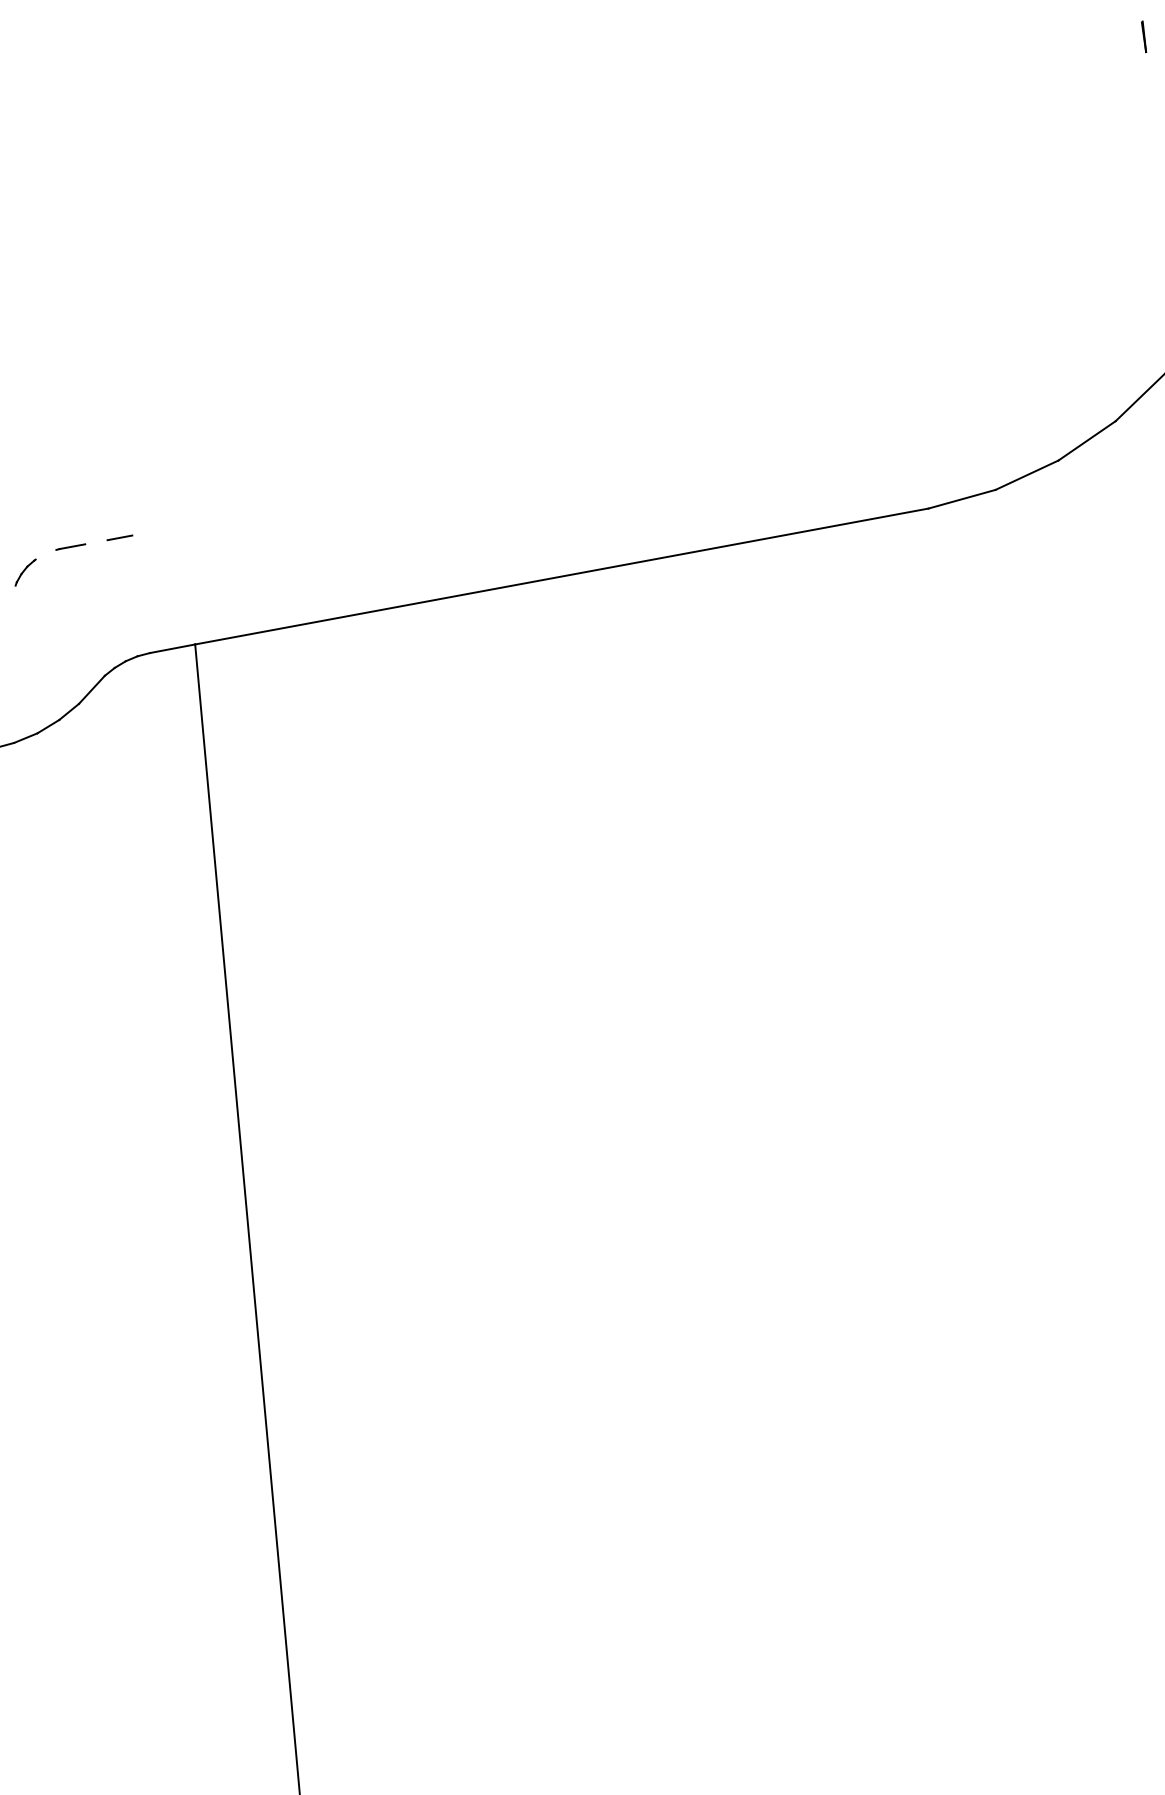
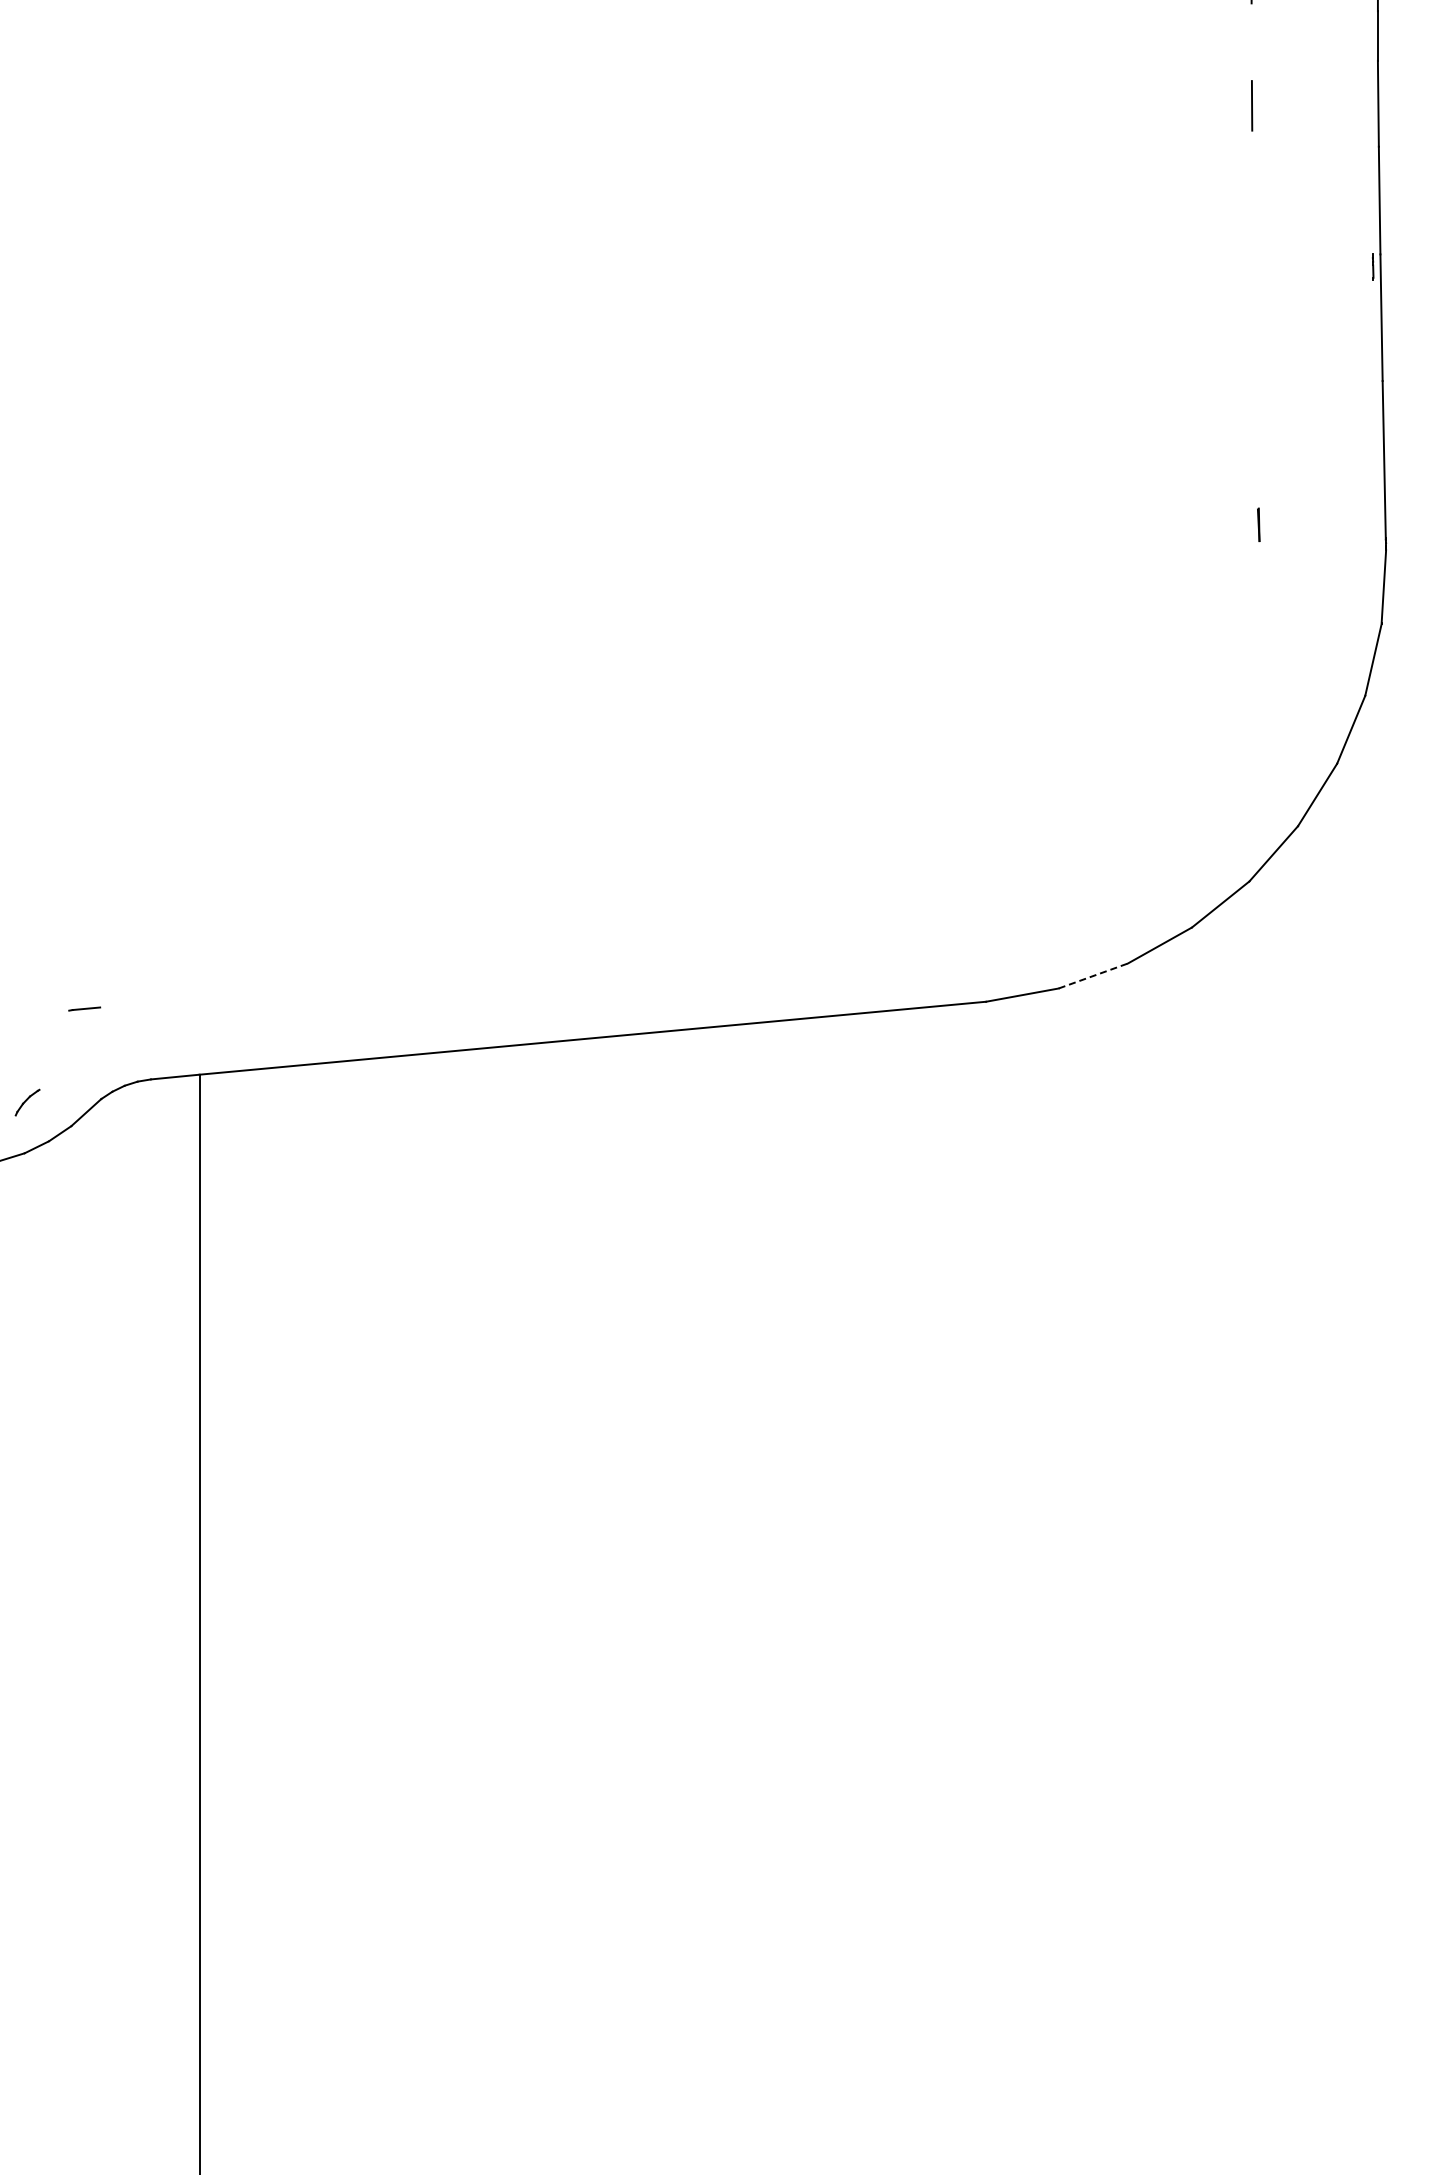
line: (1027, 475) -> (1093, 976), solid -> dashed
line: (119, 537) -> (130, 954), removed
line: (70, 546) -> (84, 1008), moved
part: (25, 572) -> (27, 1102), moved

